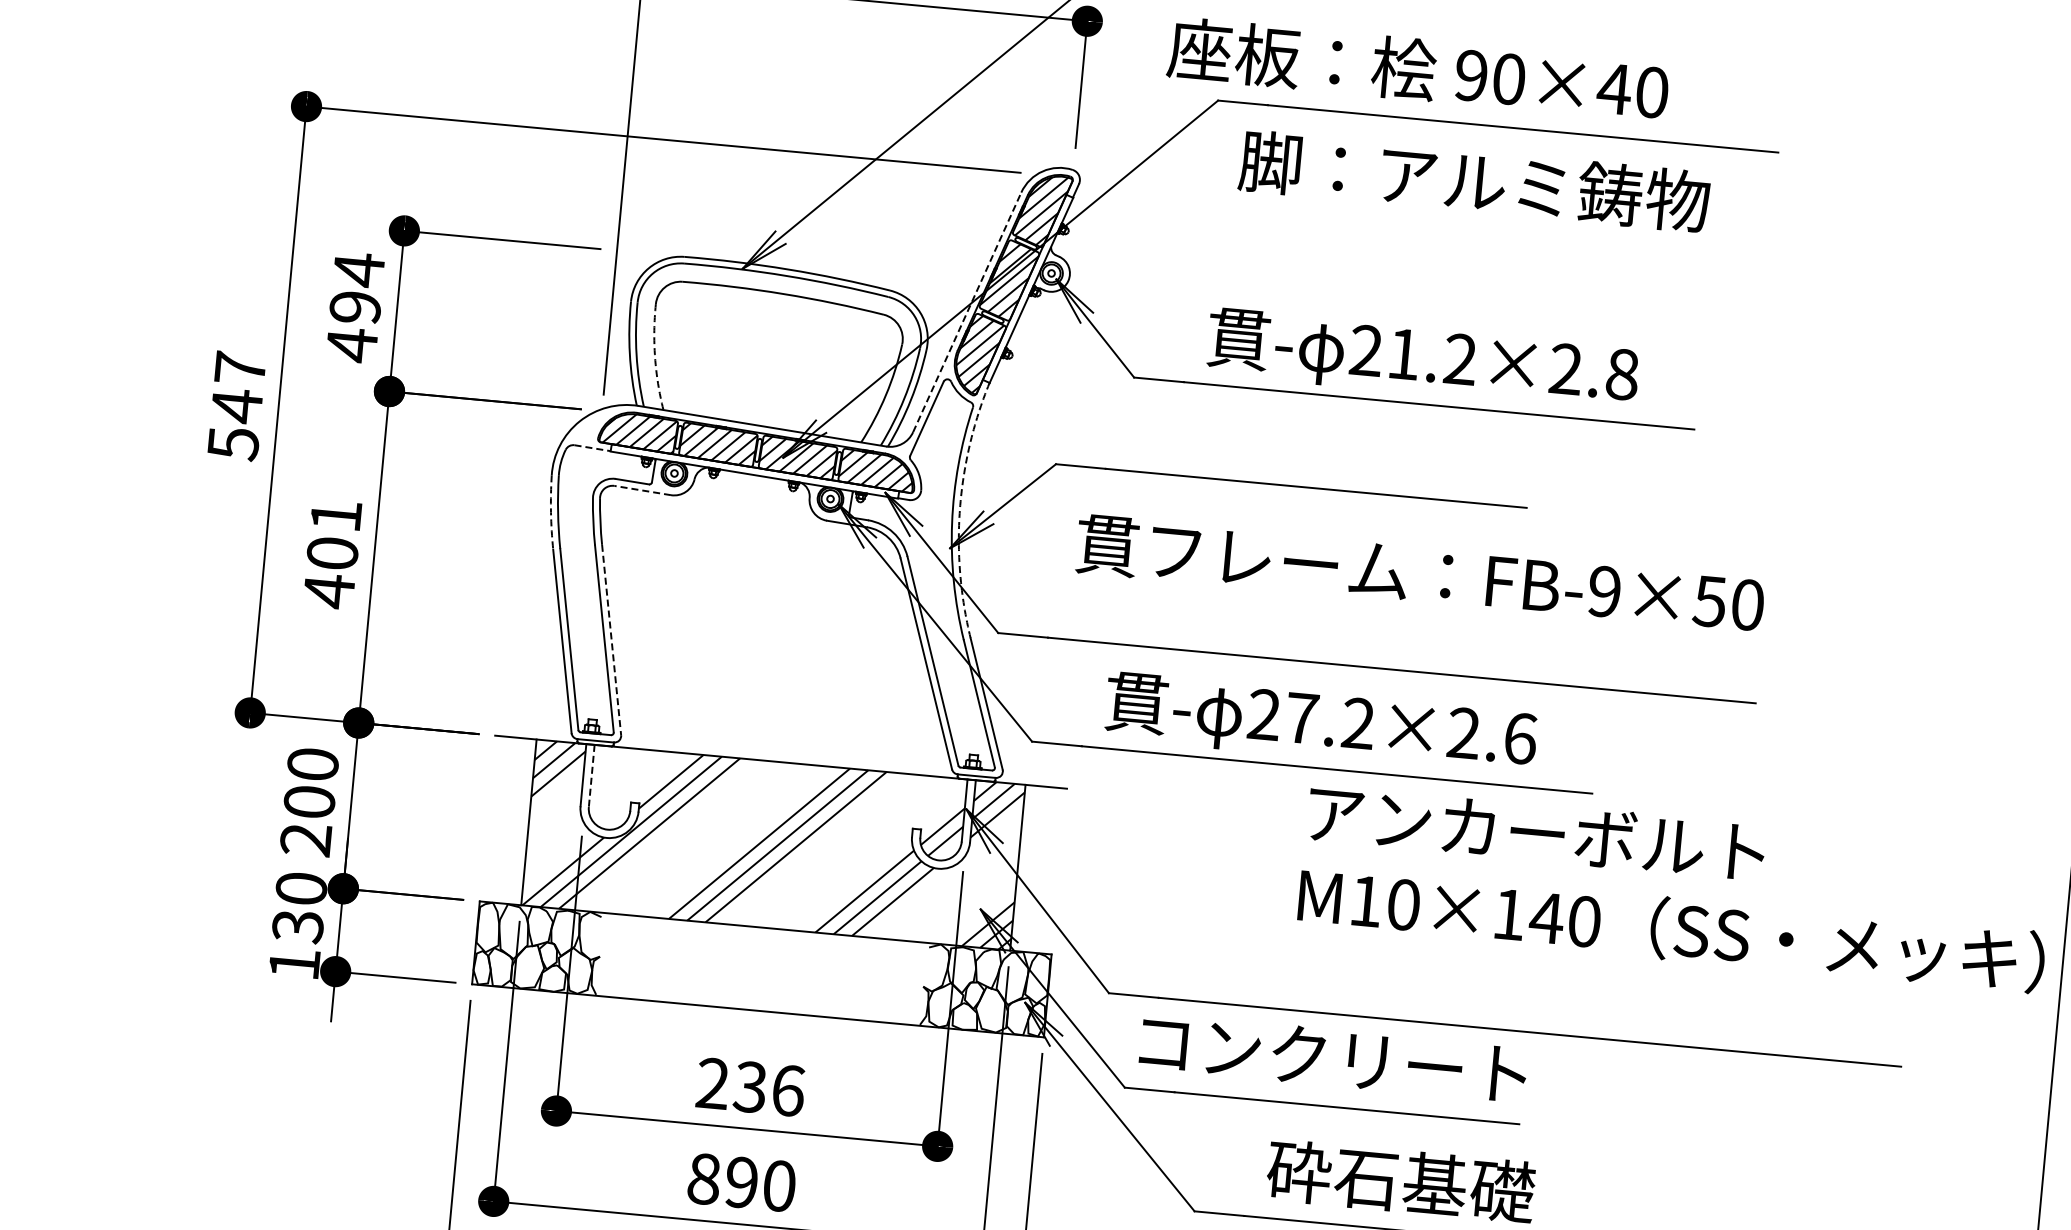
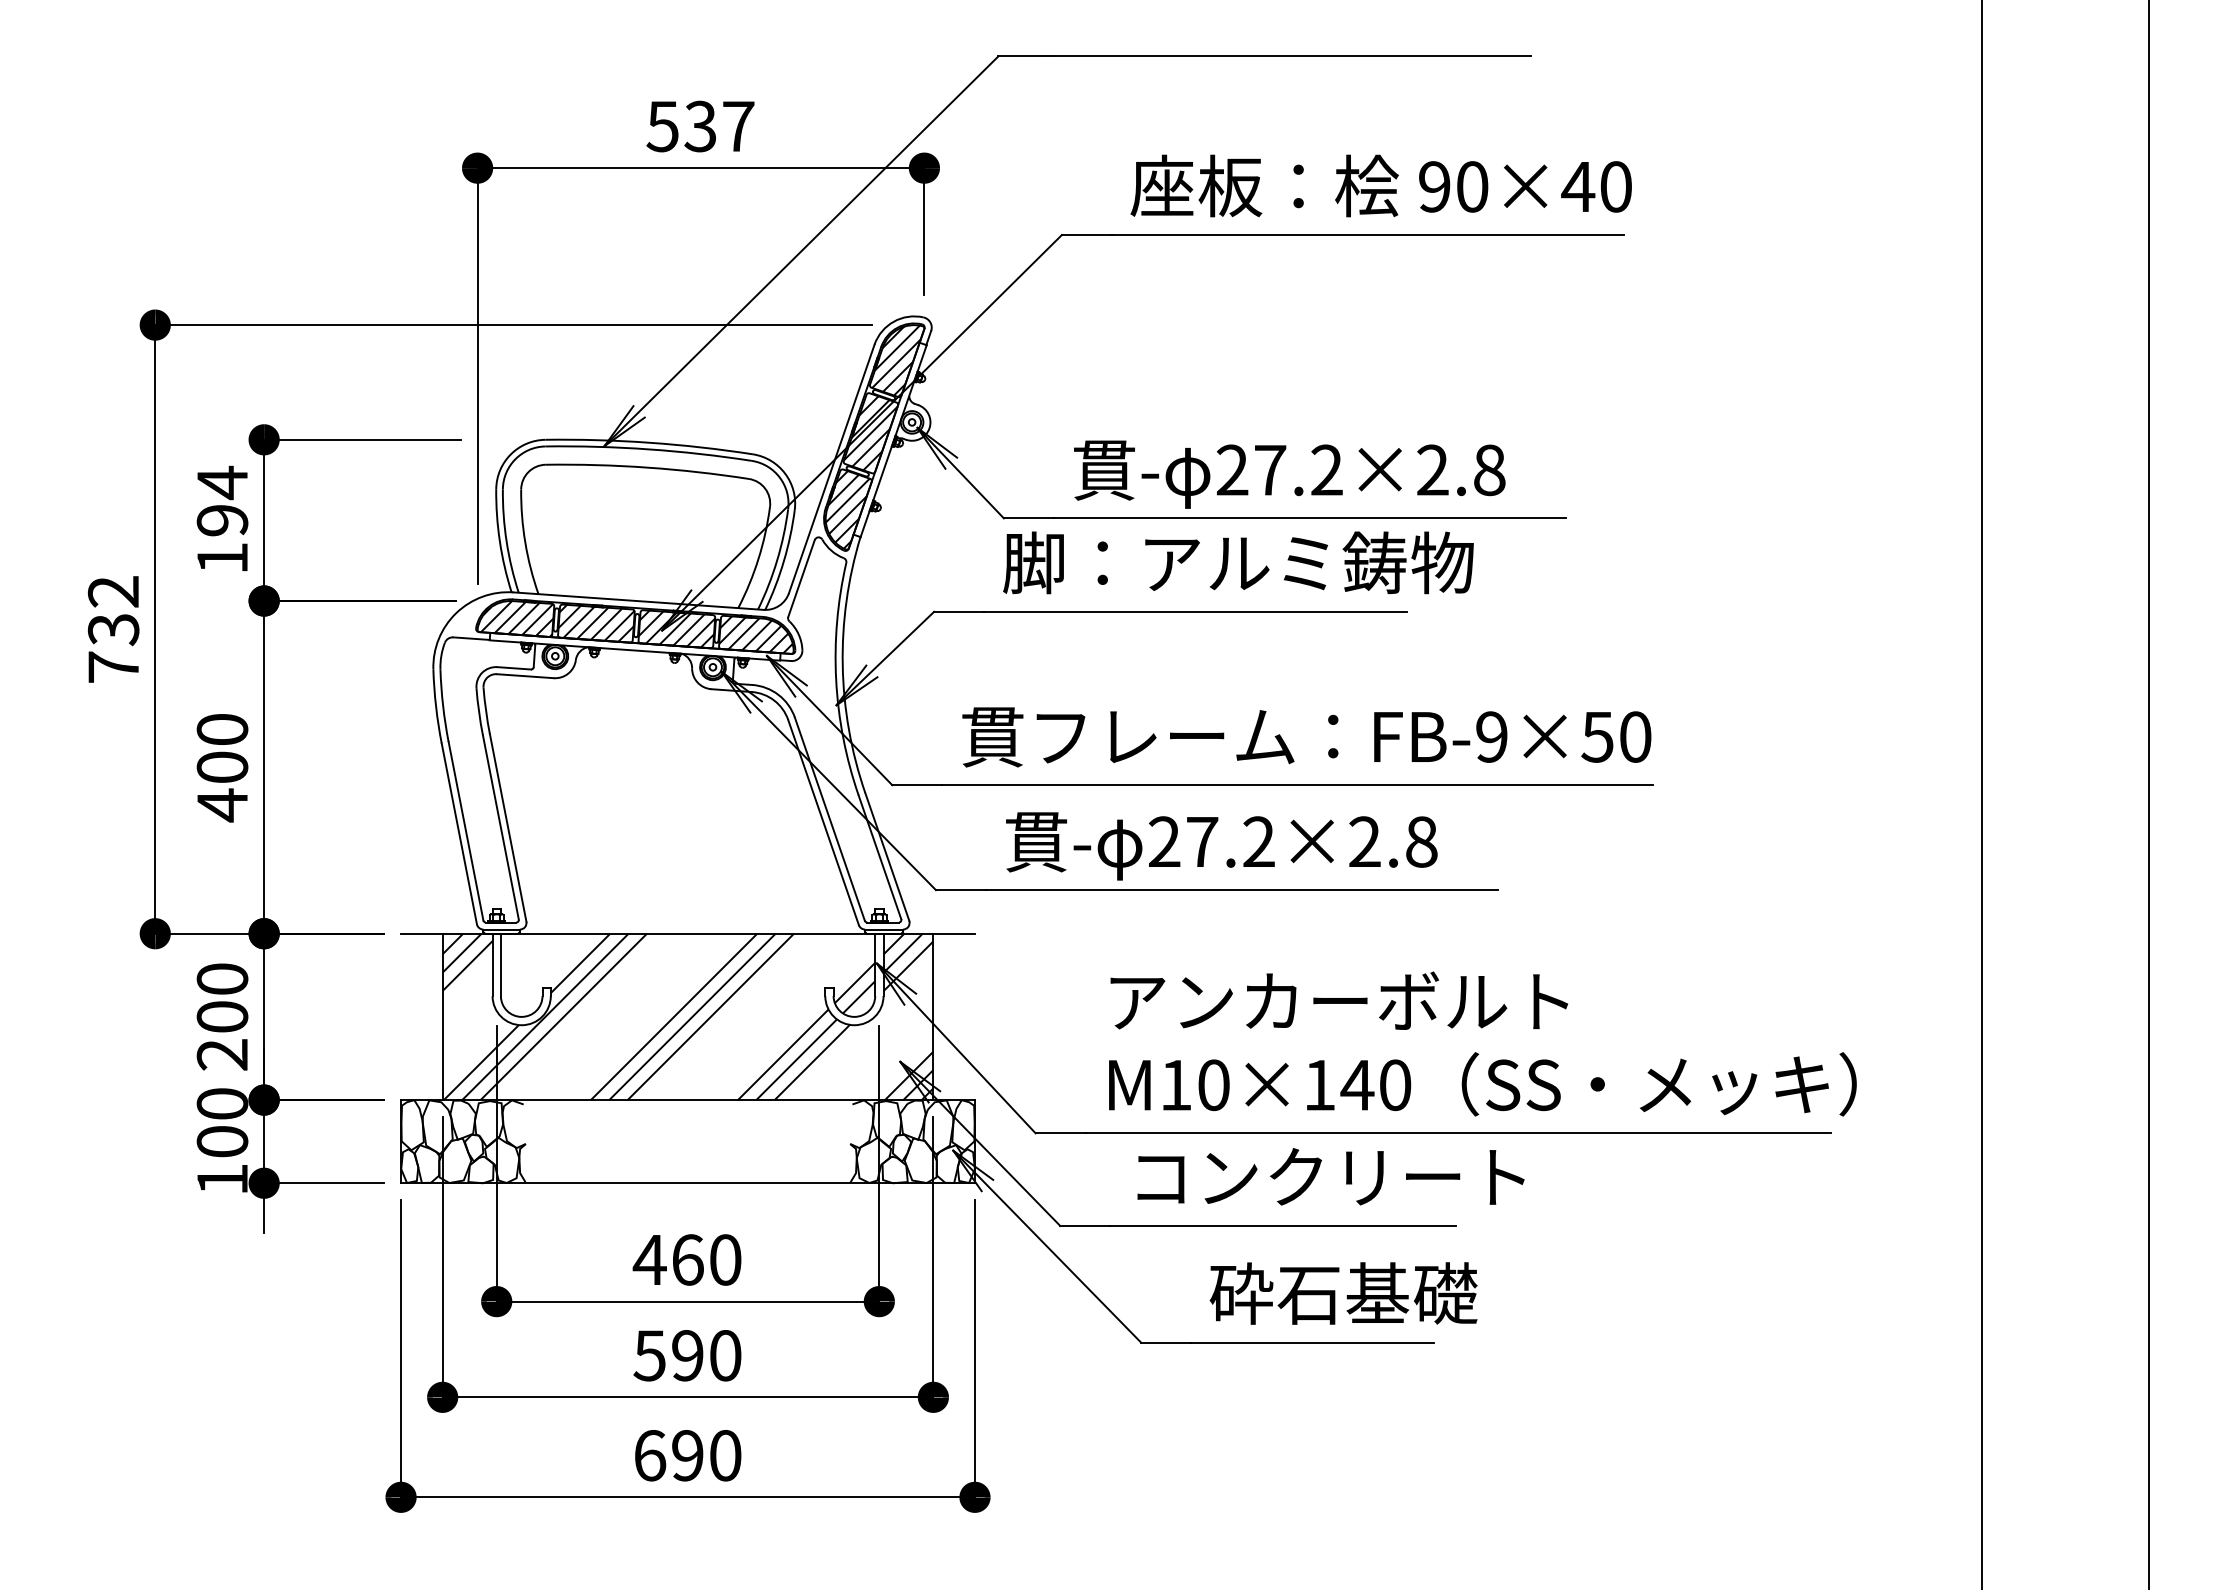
text: (1417, 69) -> (1380, 185), moved
text: (1474, 181) -> (1238, 562), moved
line: (966, 311) -> (831, 468), dashed -> solid
text: (351, 345) -> (222, 558), 494 -> 194
text: (1404, 354) -> (1270, 470), 21.2×2.8 -> 27.2×2.8
arc: (655, 357) -> (525, 542), dashed -> solid
text: (236, 405) -> (113, 629), 547 -> 732
line: (593, 448) -> (472, 638), dashed -> solid
line: (642, 490) -> (525, 676), dashed -> solid
arc: (959, 509) -> (842, 665), dashed -> solid
arc: (551, 512) -> (436, 706), dashed -> solid
text: (336, 515) -> (222, 729), 401 -> 400
text: (1419, 575) -> (1306, 737), moved
line: (612, 639) -> (508, 827), dashed -> solid
text: (1520, 738) -> (1421, 841), 27.2×2.6 -> 27.2×2.8
line: (591, 776) -> (500, 965), dashed -> solid
text: (1675, 888) -> (1482, 1043), moved
text: (297, 927) -> (222, 1142), 130 -> 100
text: (1332, 1057) -> (1330, 1176), moved
text: (749, 1086) -> (686, 1259), 236 -> 460
text: (703, 1178) -> (649, 1355), 890 -> 590

